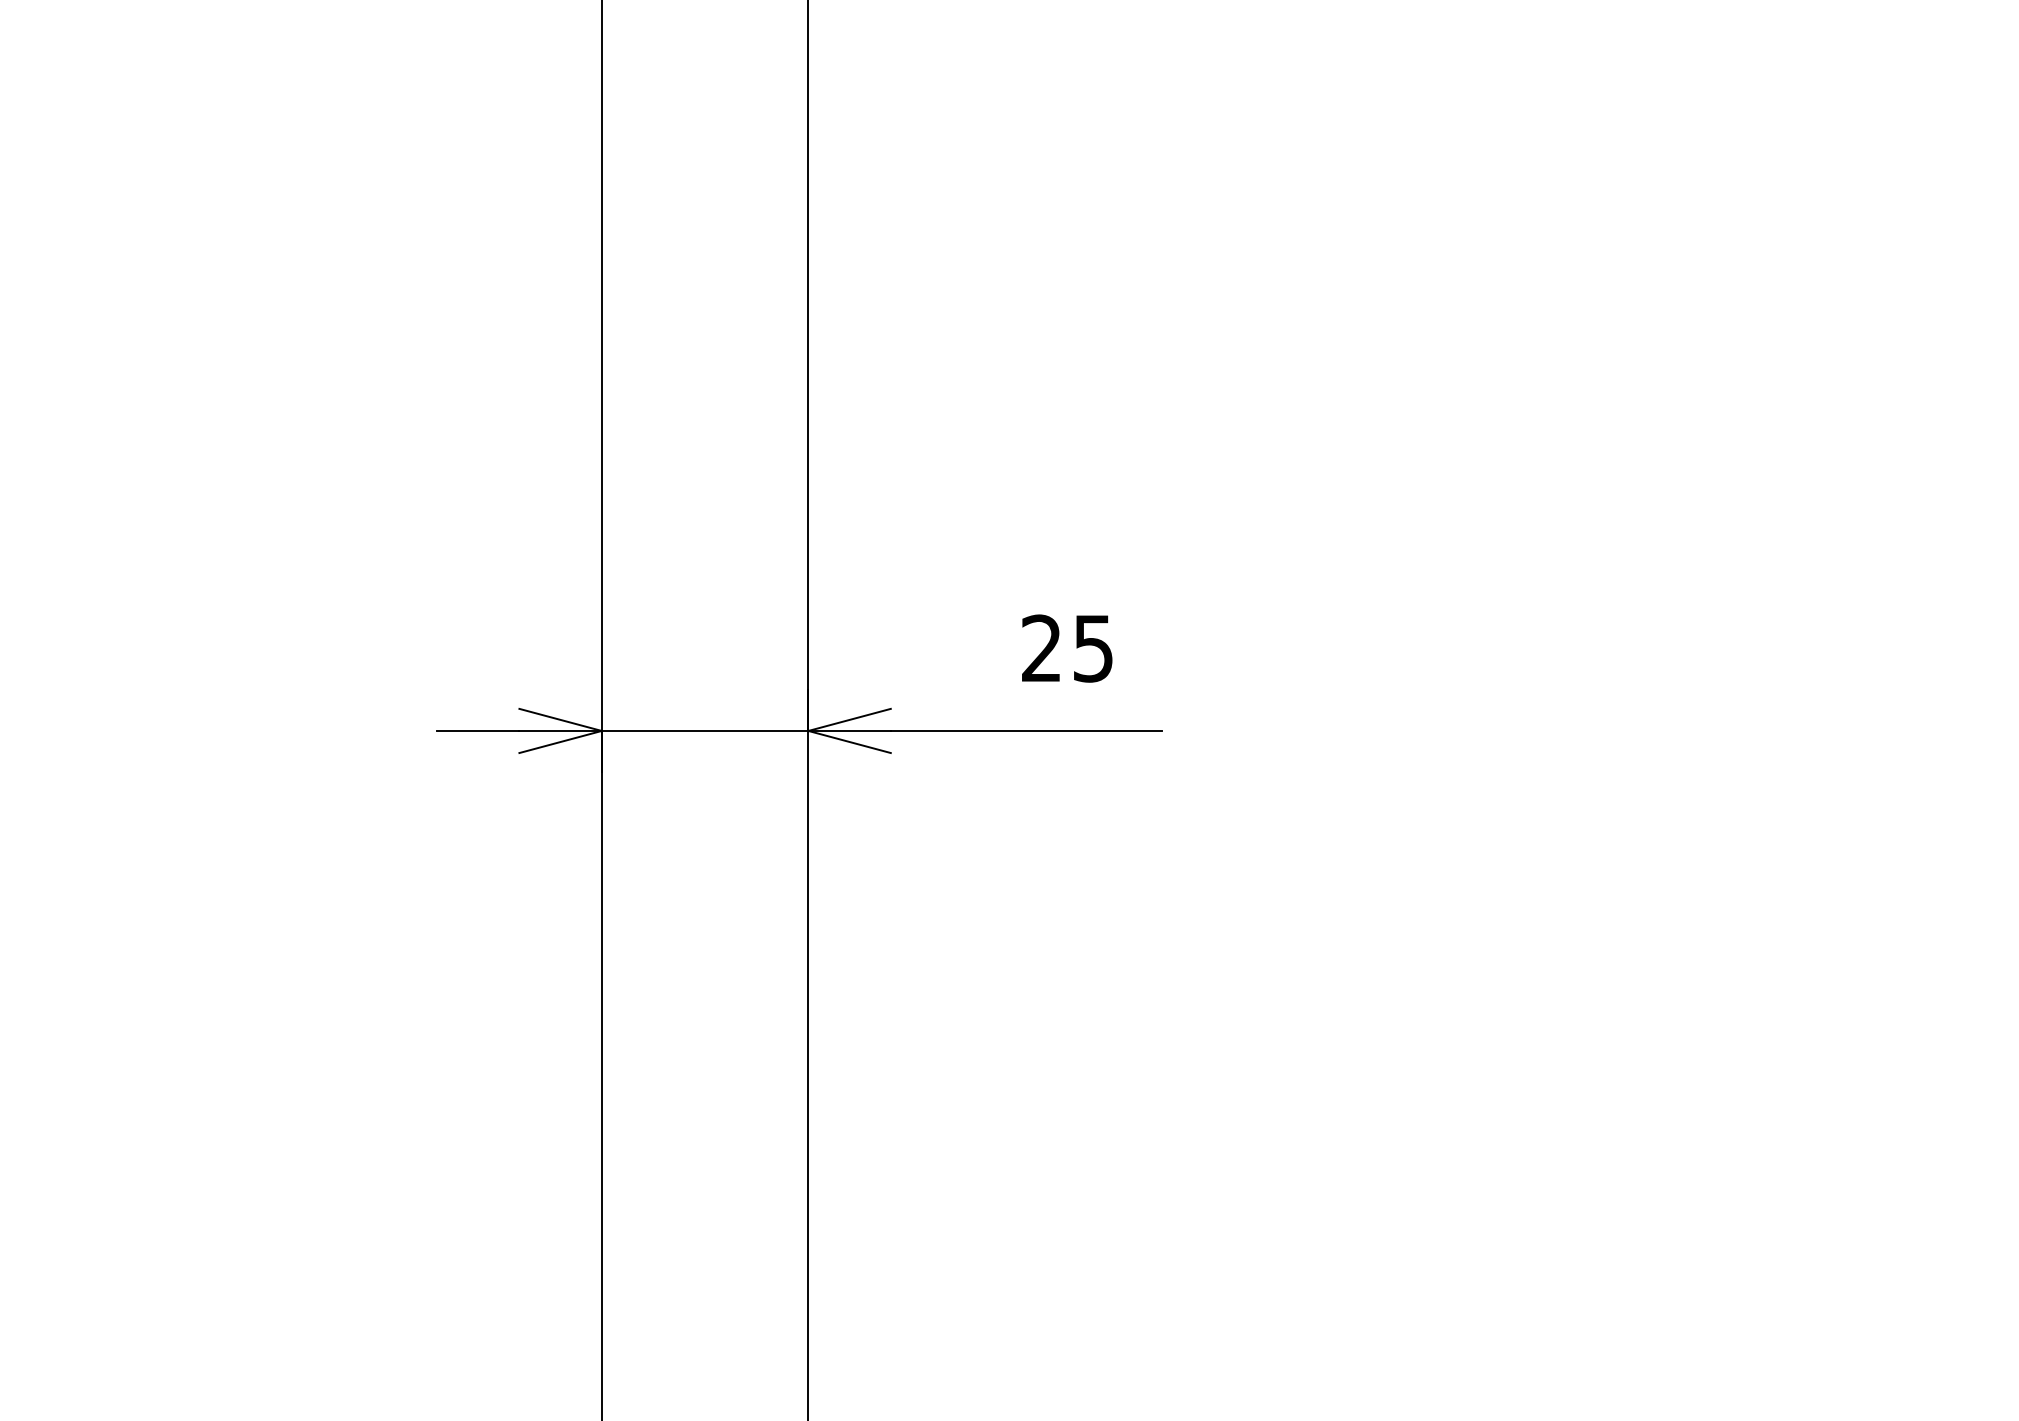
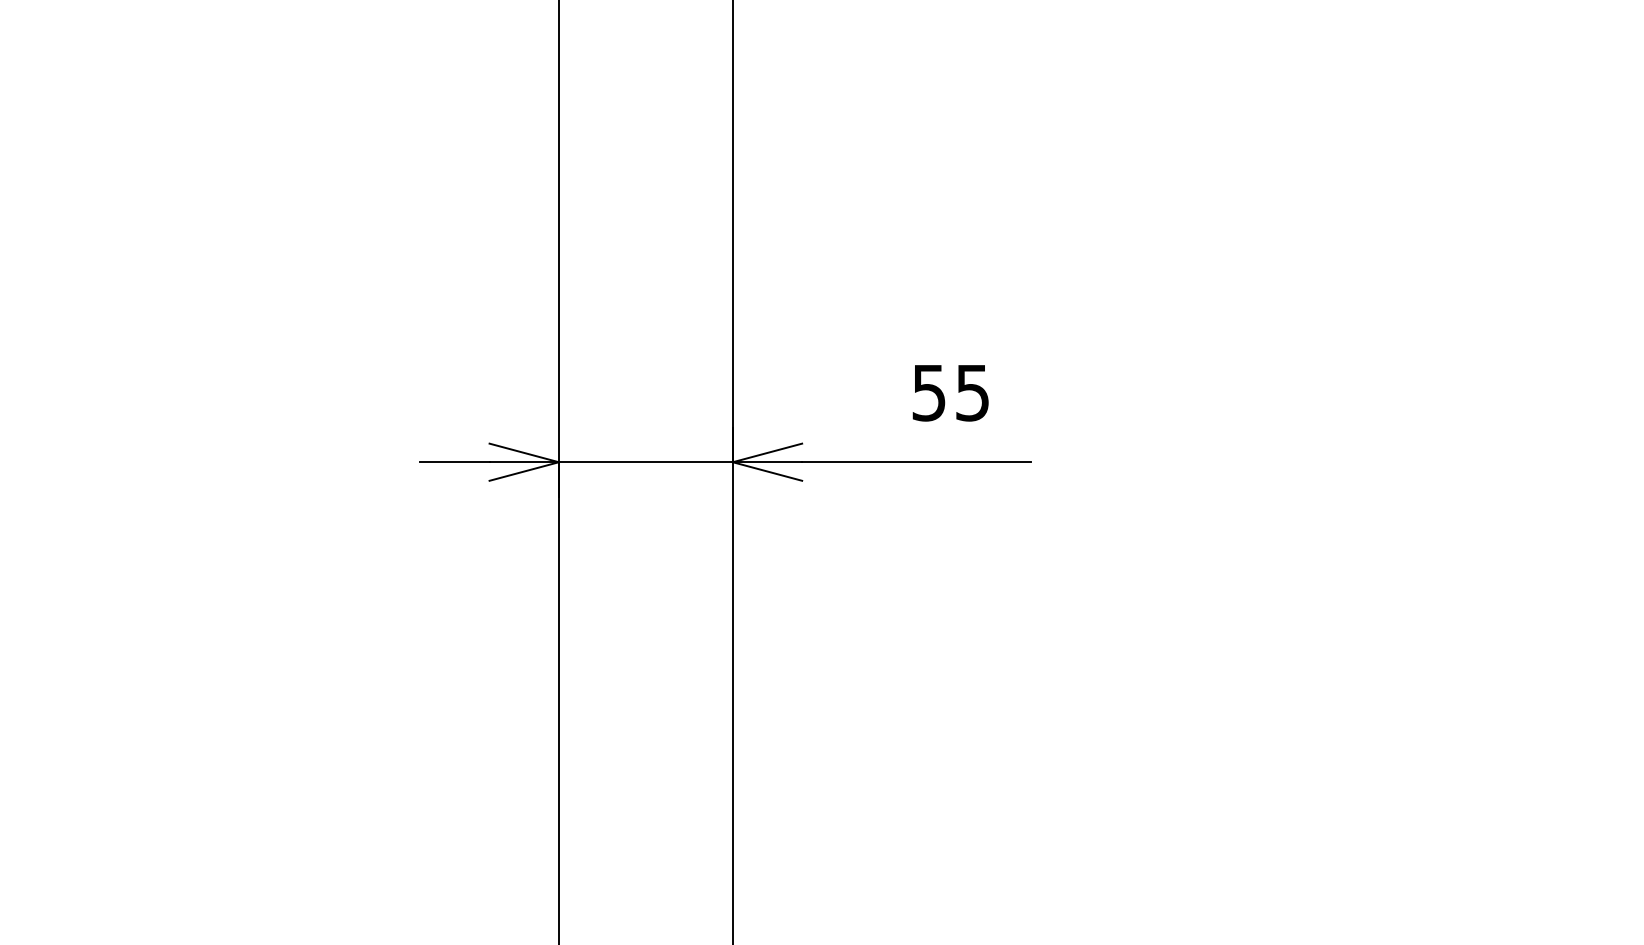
text: (1041, 648) -> (928, 392), 25 -> 55

